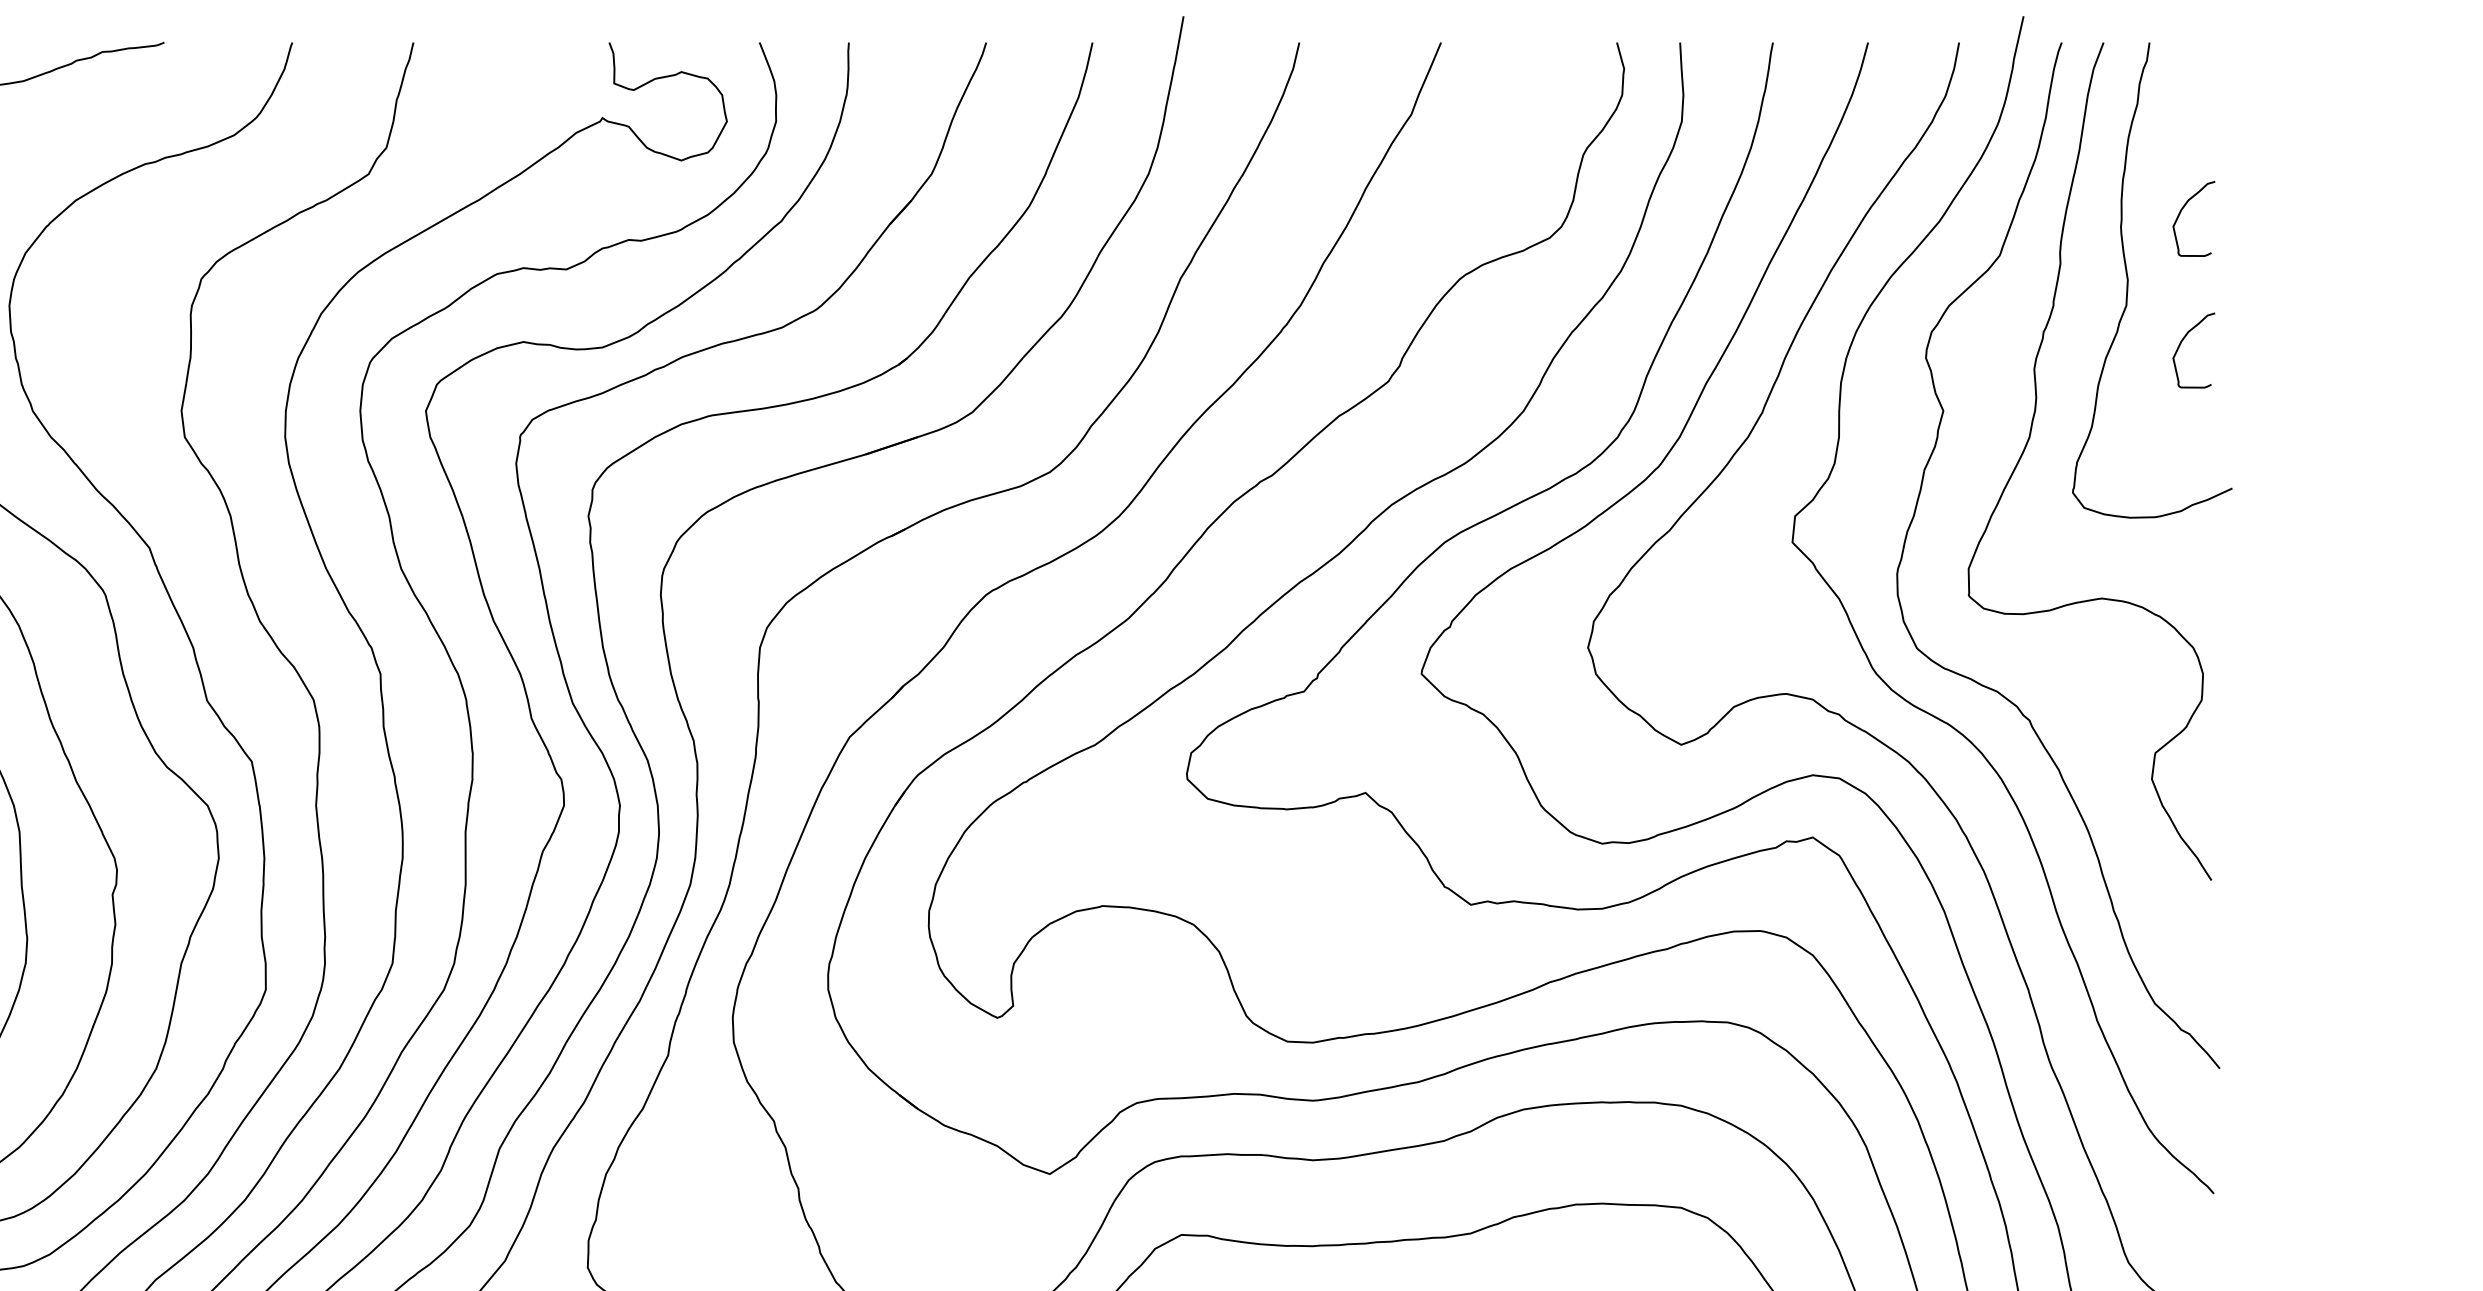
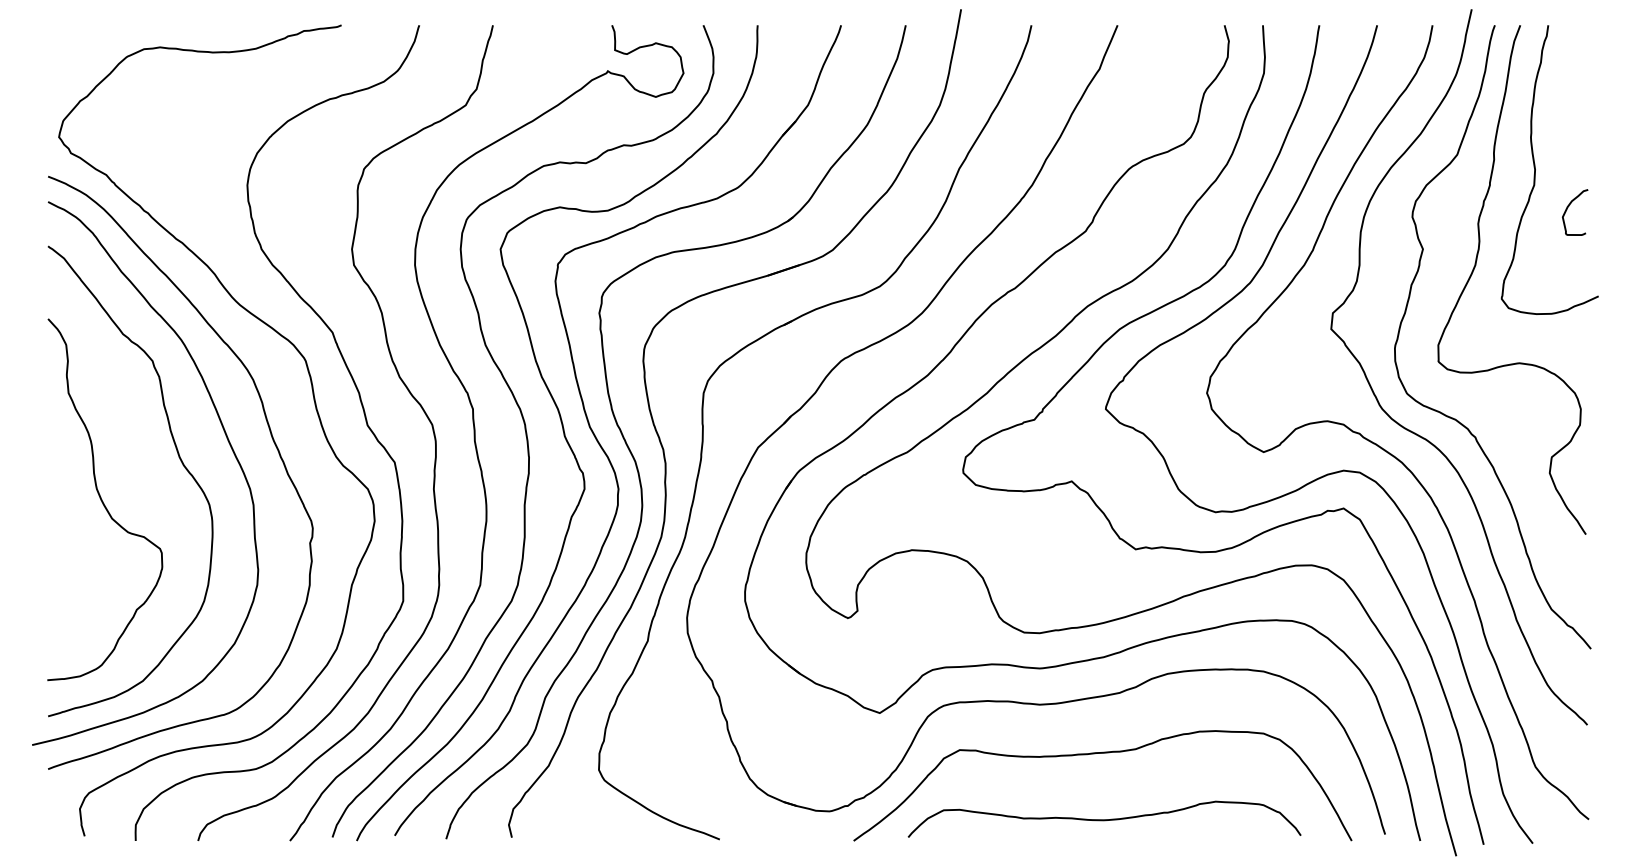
curve: (2184, 209) -> (1569, 126), removed

